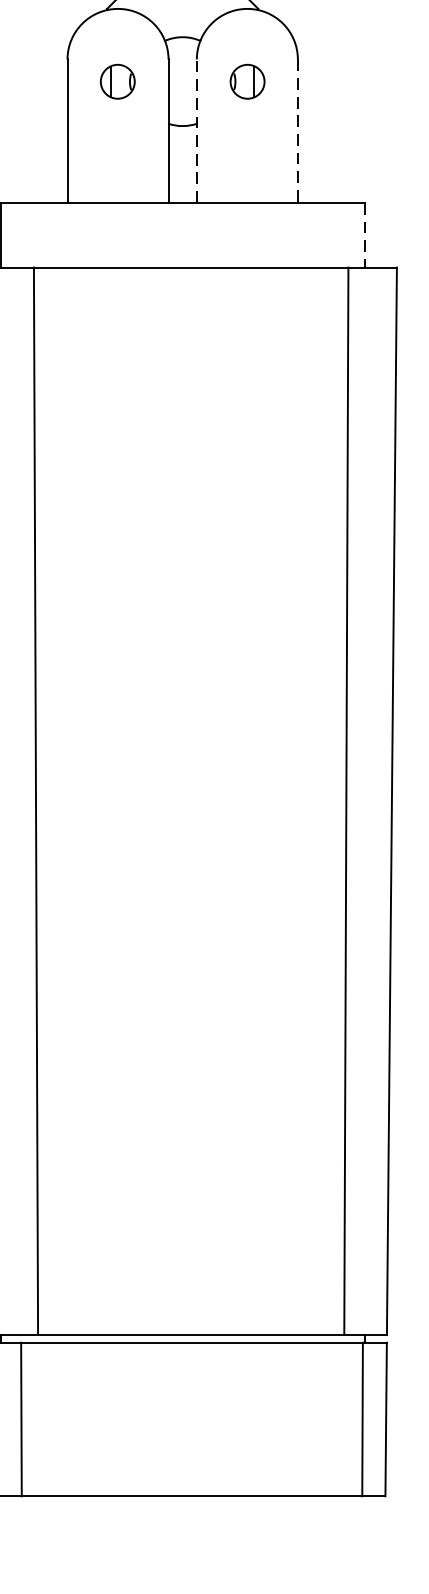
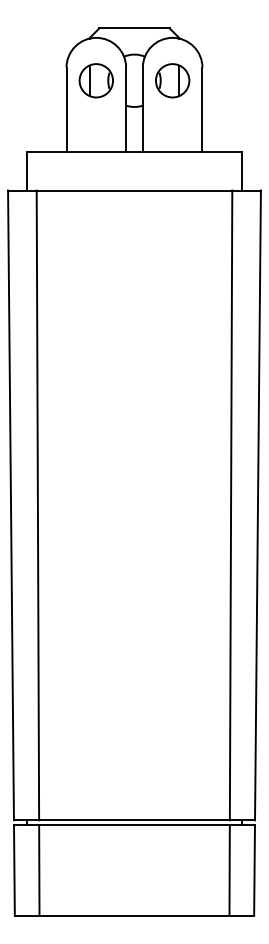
part: (116, 81) -> (95, 80), size x1.67
part: (247, 81) -> (172, 80), size x1.67
line: (196, 130) -> (142, 109), dashed -> solid
line: (297, 131) -> (202, 110), dashed -> solid
line: (364, 235) -> (241, 171), dashed -> solid
line: (35, 801) -> (37, 505), moved
line: (362, 1419) -> (229, 870), moved

